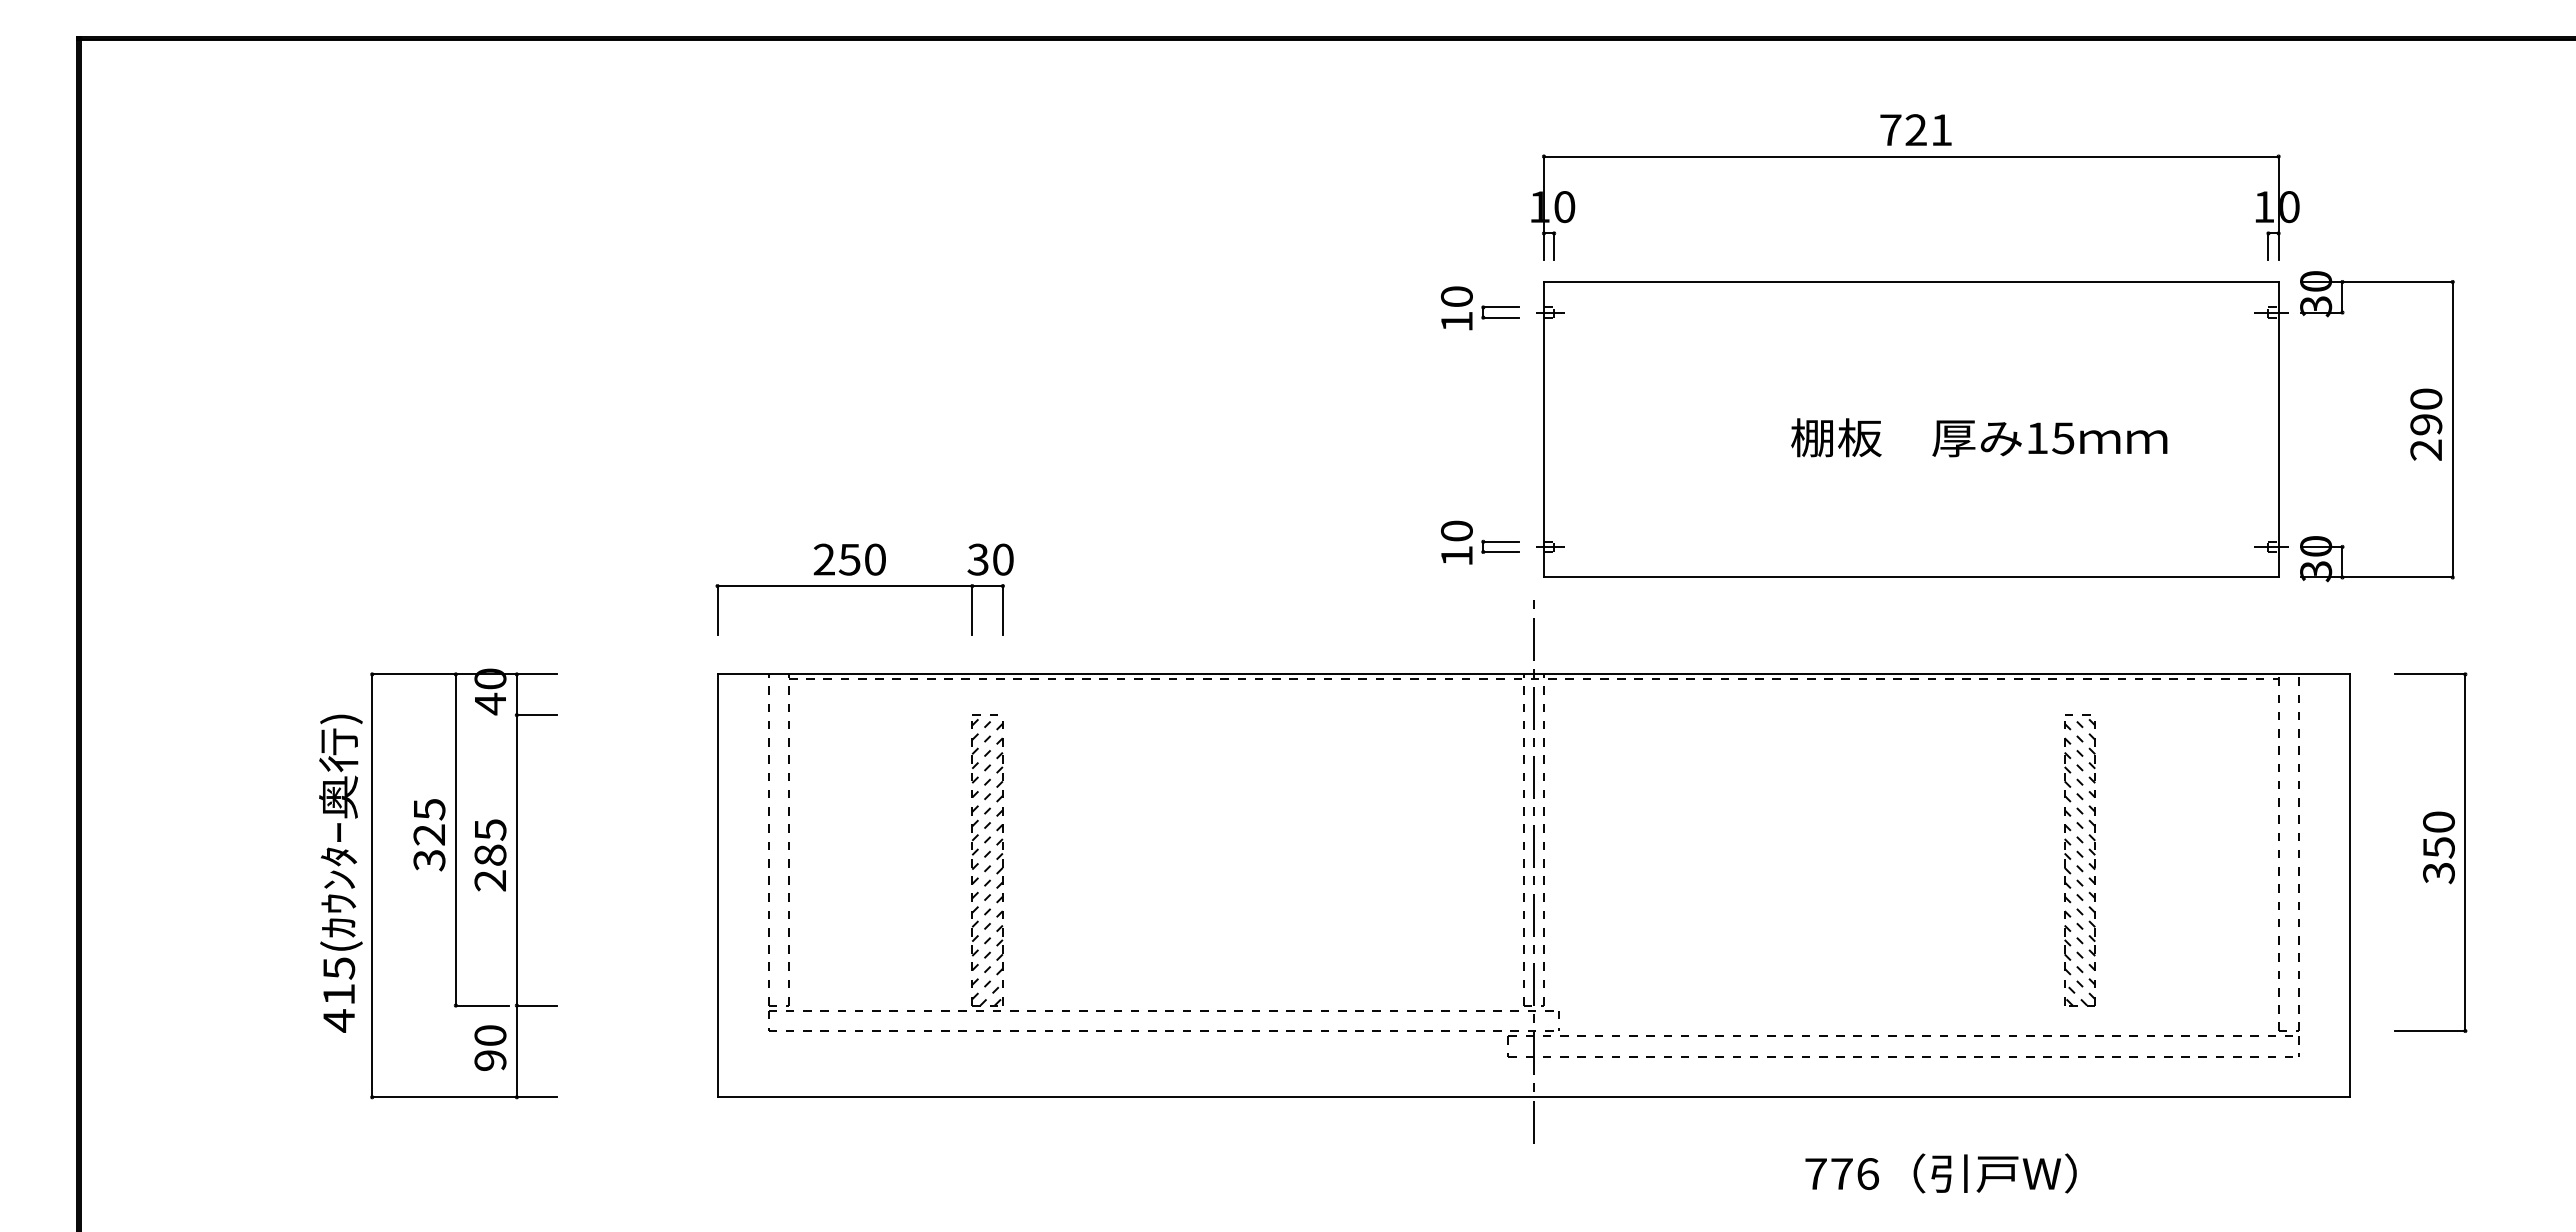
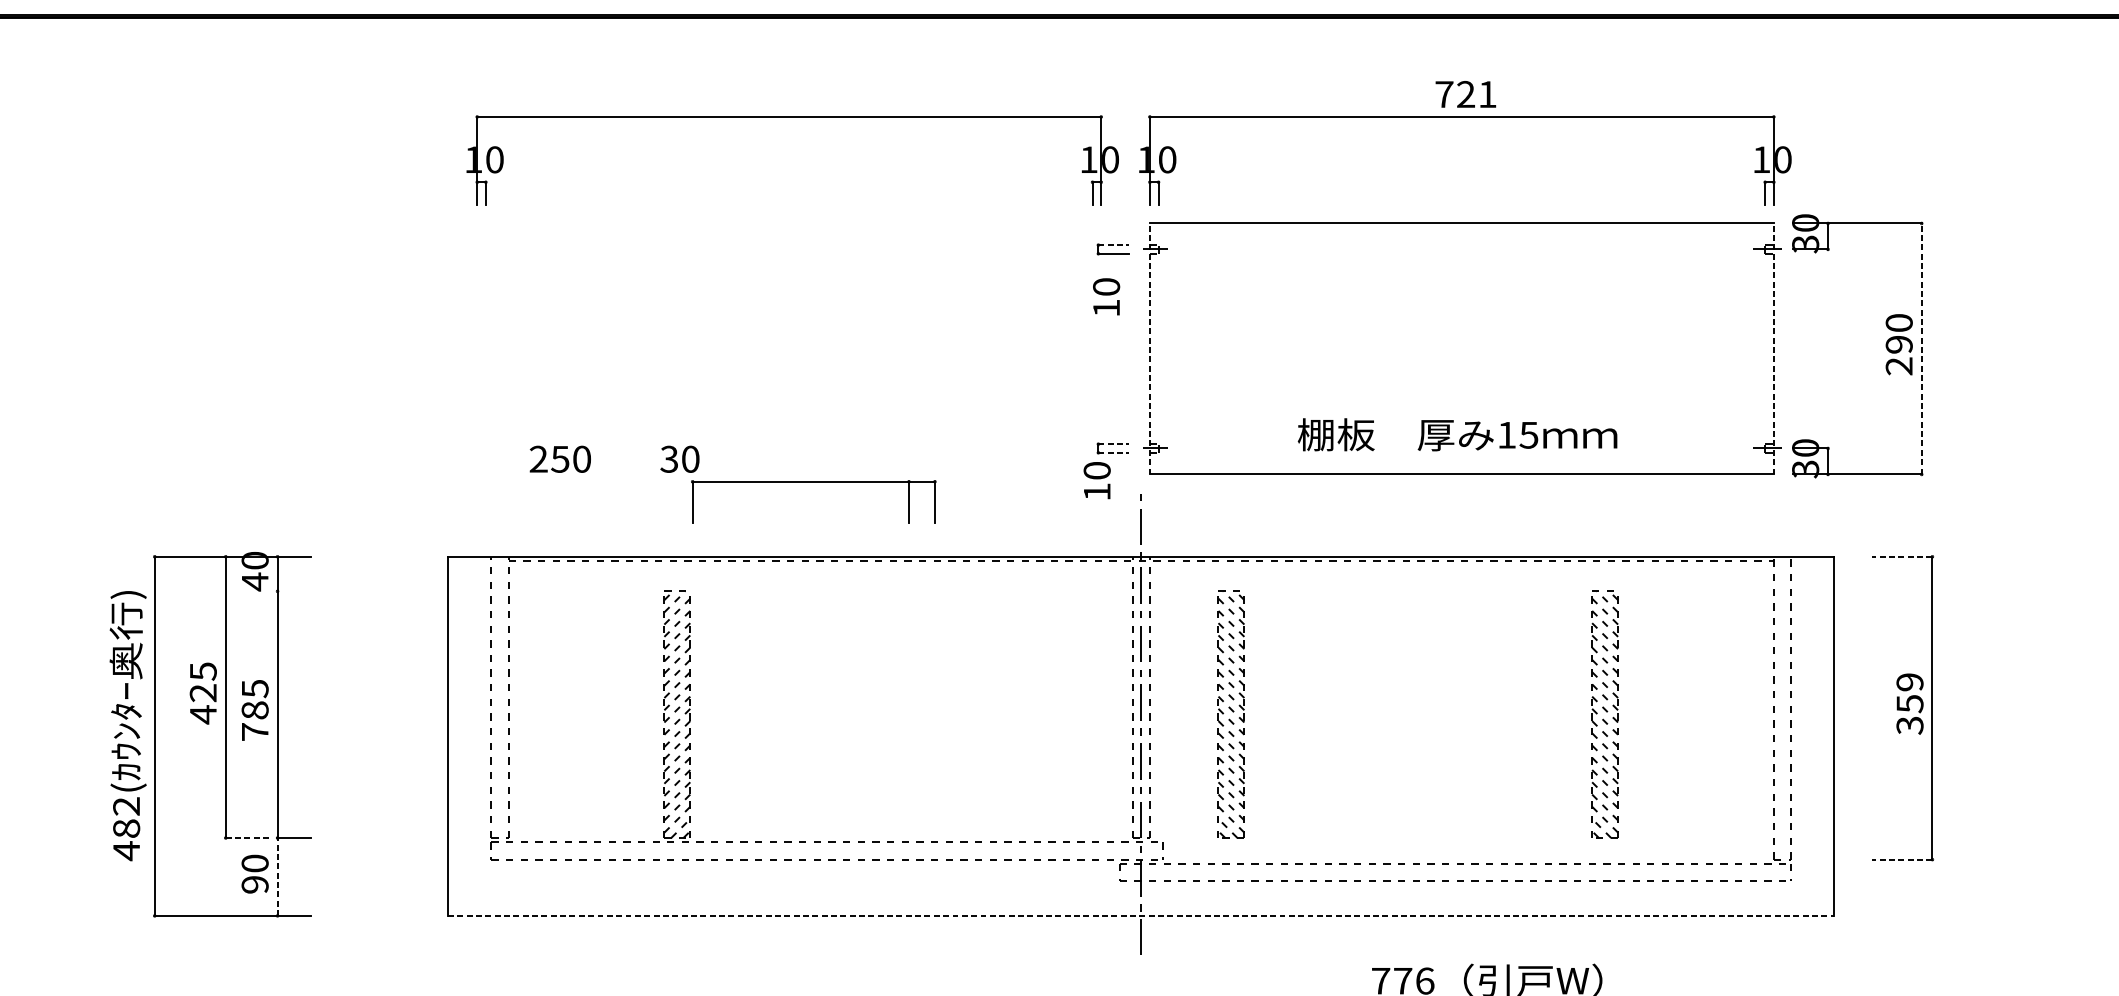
part: (1123, 157) -> (792, 117), added
line: (1501, 307) -> (1113, 245), solid -> dashed
text: (1456, 308) -> (1106, 296), moved
line: (1543, 429) -> (1149, 348), solid -> dashed
line: (2278, 429) -> (1773, 348), solid -> dashed
line: (2452, 429) -> (1921, 348), solid -> dashed
text: (1979, 437) -> (1457, 434), moved
line: (1501, 541) -> (1113, 443), solid -> dashed
text: (1456, 542) -> (1096, 480), moved
line: (1501, 552) -> (1113, 453), solid -> dashed
part: (859, 586) -> (813, 482), moved
line: (2429, 674) -> (1901, 556), solid -> dashed
line: (536, 715) -> (294, 591), removed
text: (2438, 821) -> (1909, 681), 350 -> 359
text: (429, 860) -> (203, 714), 325 -> 425
part: (1639, 860) -> (1231, 714), added
text: (489, 880) -> (254, 731), 285 -> 785
text: (339, 981) -> (126, 817), 415( -> 482(
line: (482, 1005) -> (248, 837), solid -> dashed
line: (2429, 1031) -> (1901, 860), solid -> dashed
line: (516, 1051) -> (277, 877), solid -> dashed
line: (1534, 1097) -> (1141, 916), solid -> dashed

